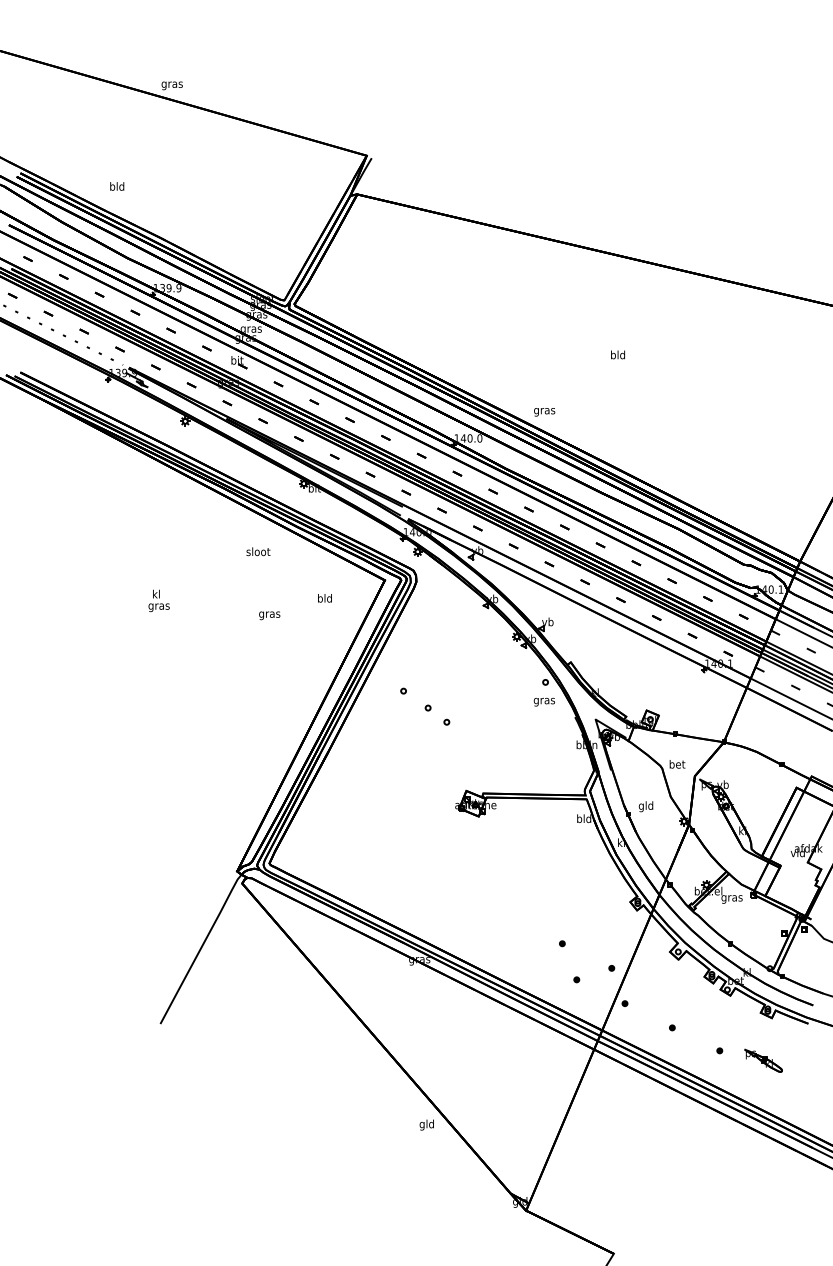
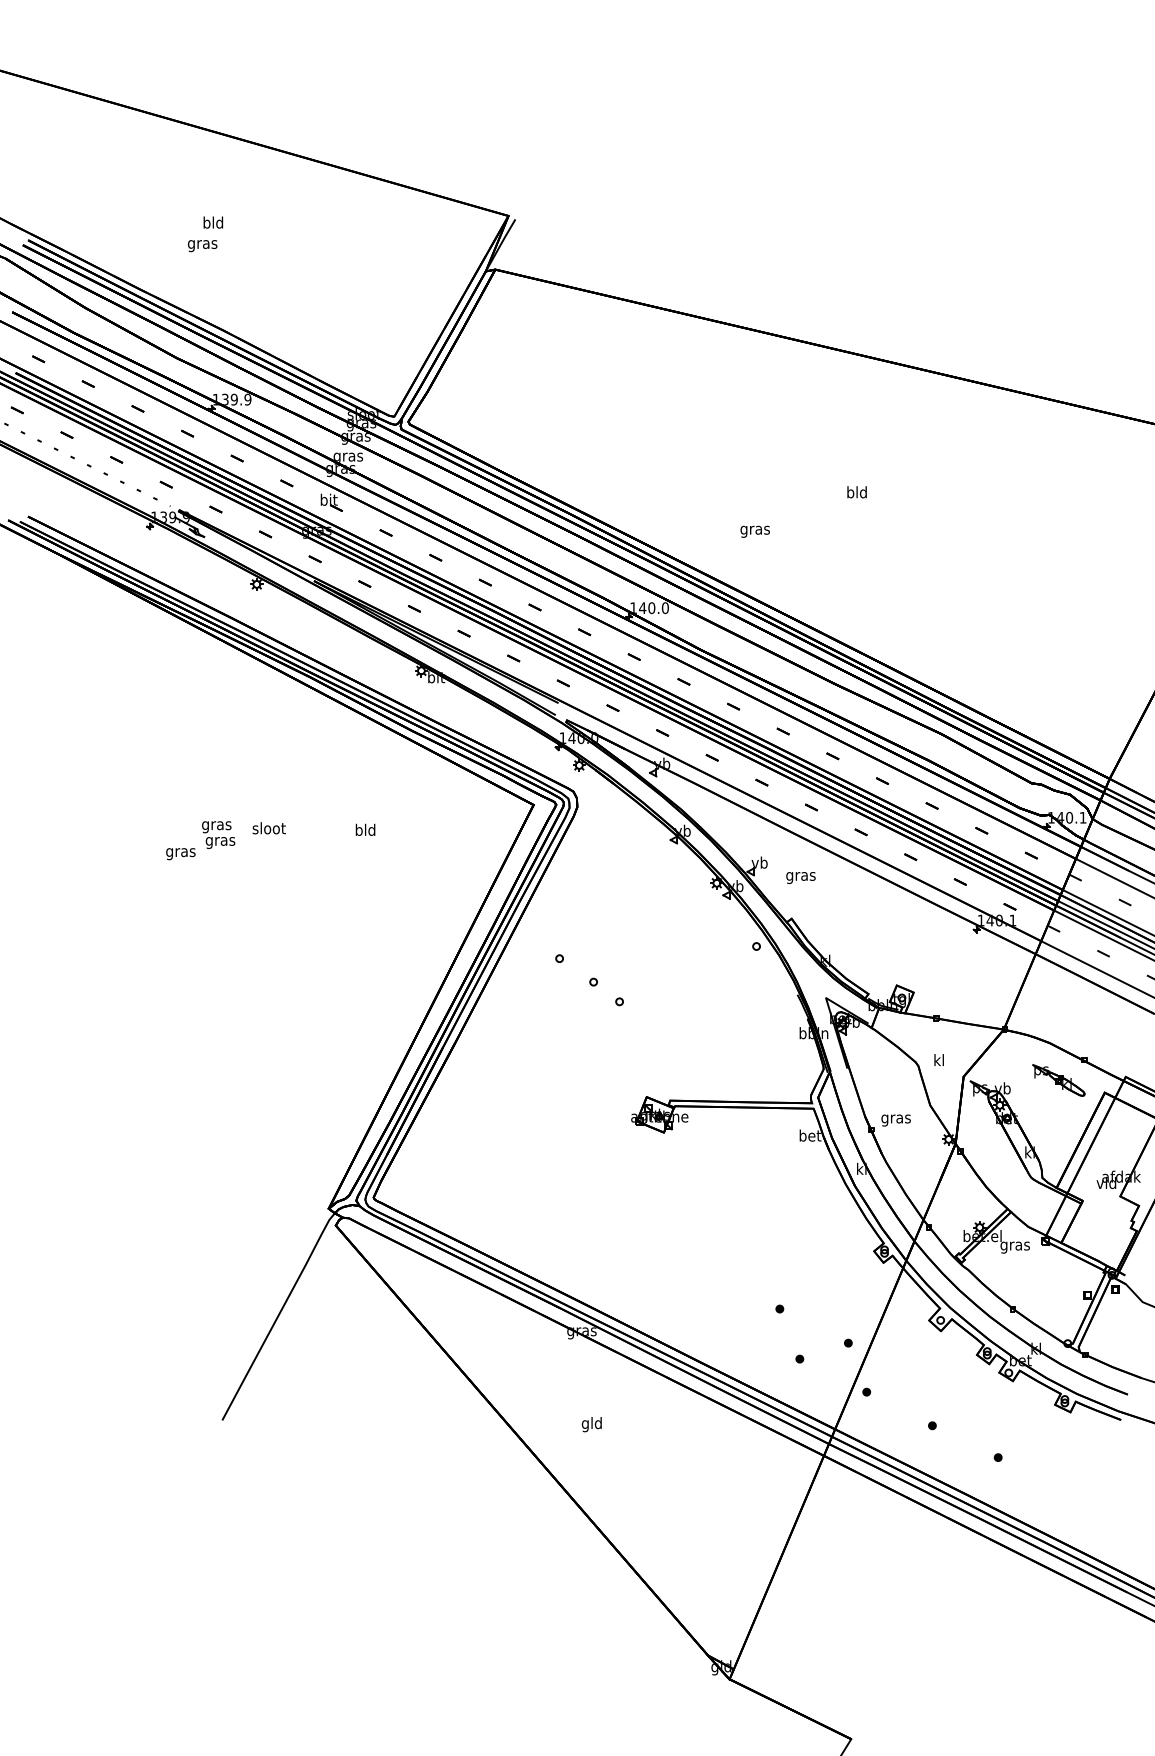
text: (172, 86) -> (202, 246), moved
text: (117, 186) -> (213, 222), moved
text: (544, 412) -> (754, 531), moved
text: (257, 551) -> (268, 828), moved
text: (156, 595) -> (216, 825), kl -> gras
text: (324, 598) -> (365, 829), moved
text: (269, 616) -> (180, 854), moved
text: (544, 701) -> (800, 877), moved
text: (677, 764) -> (939, 1060), bet -> kl
text: (645, 806) -> (895, 1118), gld -> gras
text: (584, 818) -> (810, 1135), bld -> bet
part: (763, 1060) -> (1058, 1080), moved
text: (426, 1125) -> (591, 1424), moved

